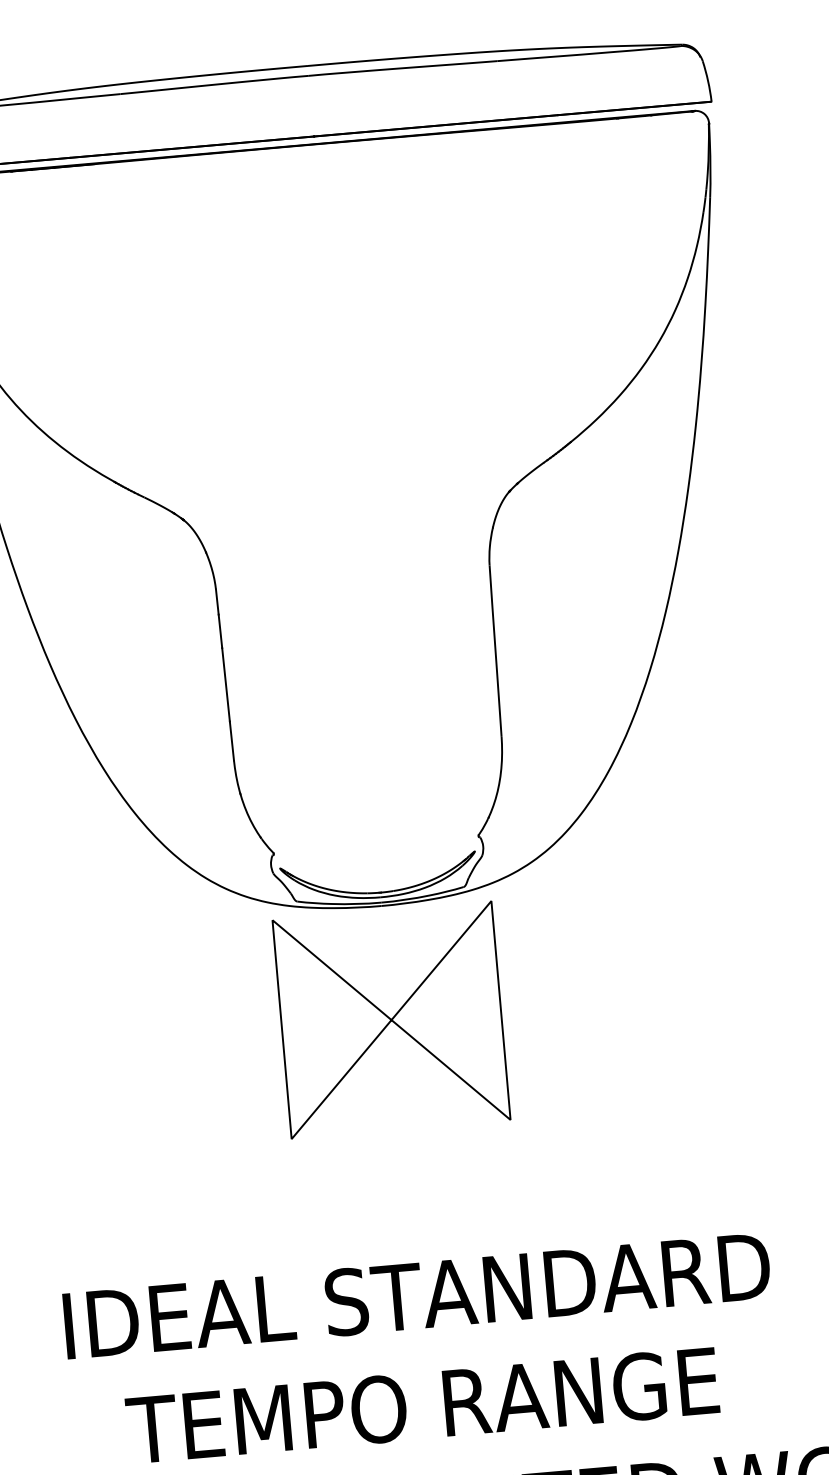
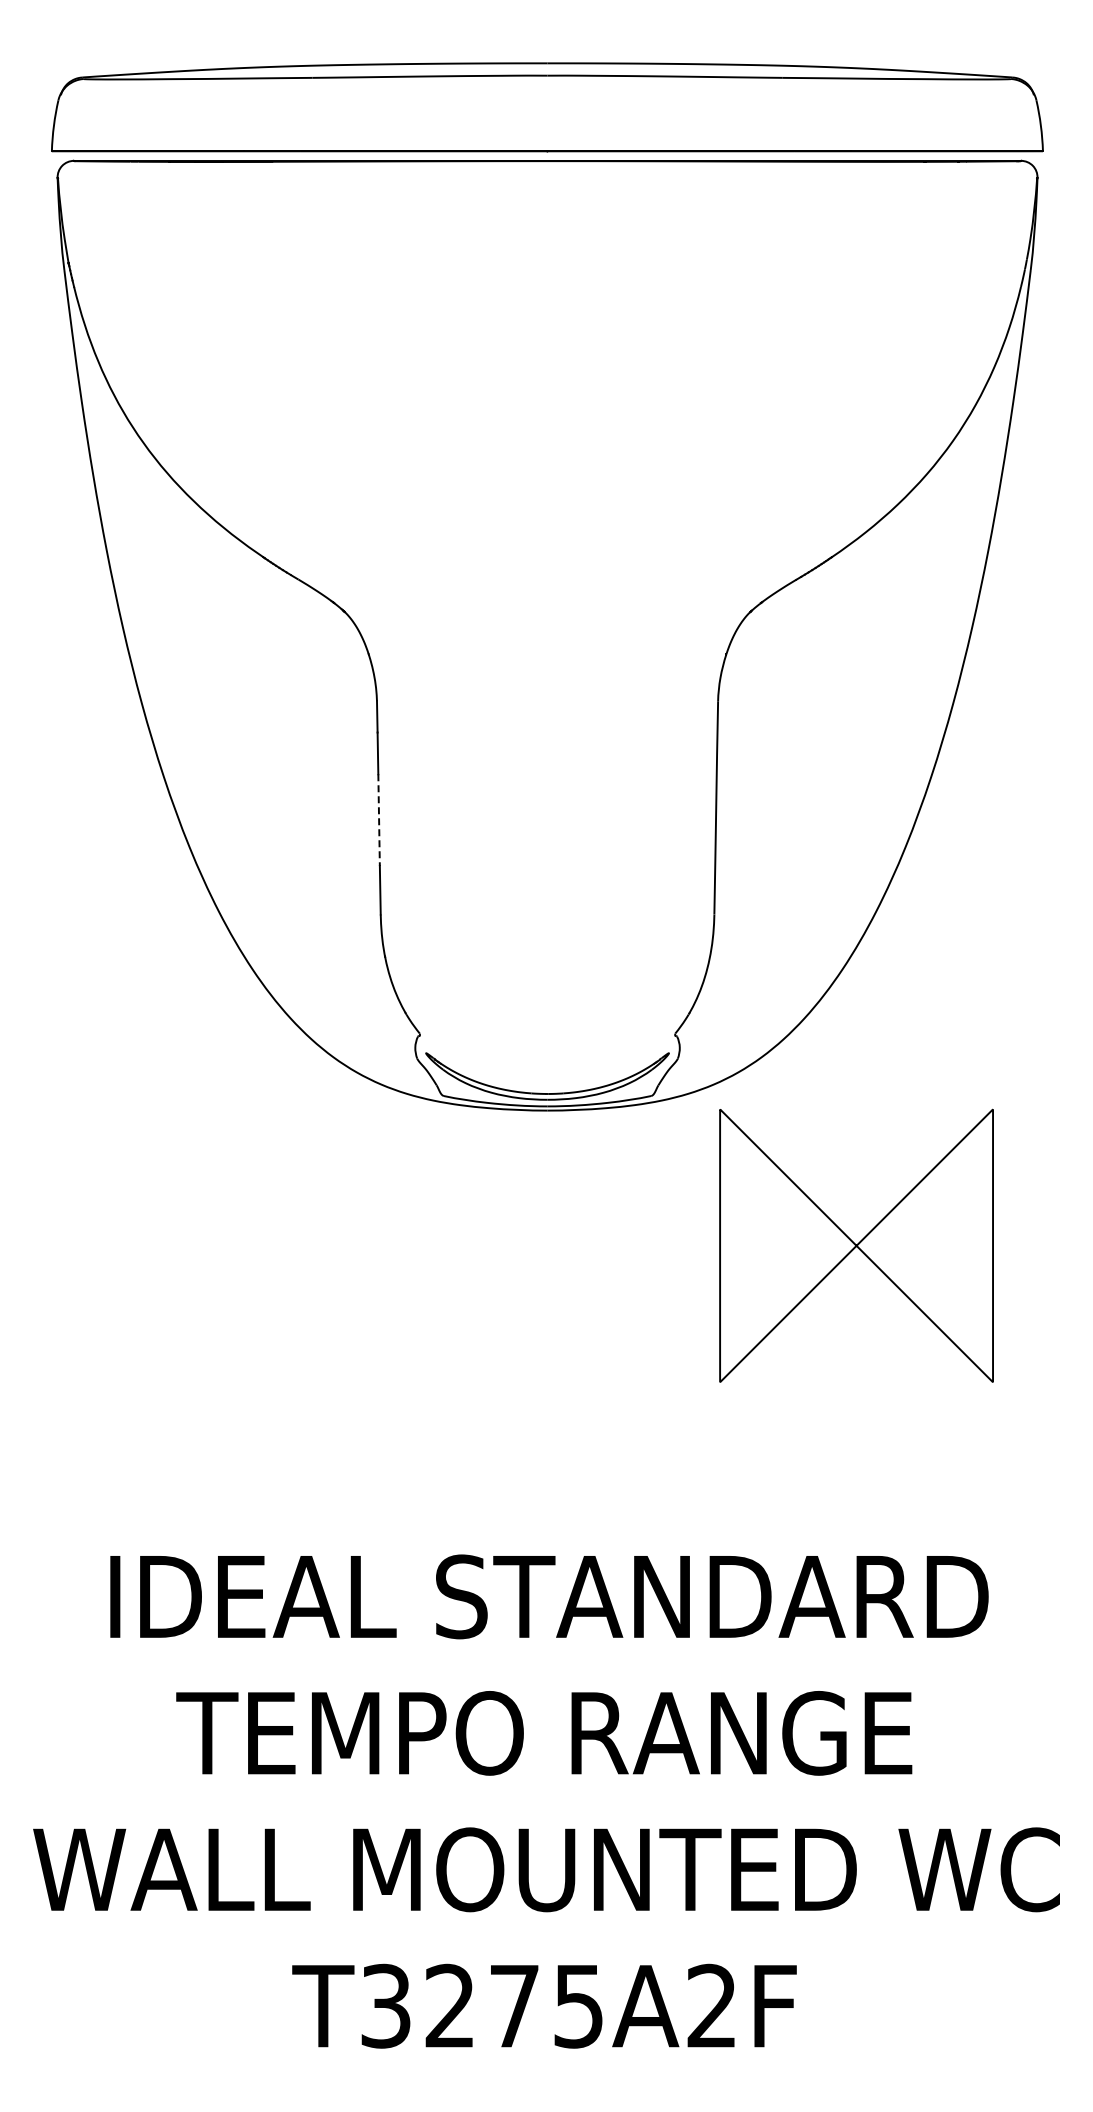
line: (226, 685) -> (379, 820), solid -> dashed
part: (391, 1019) -> (856, 1245), moved

